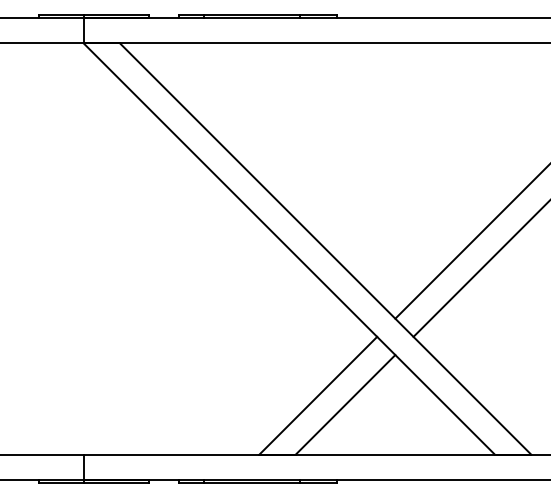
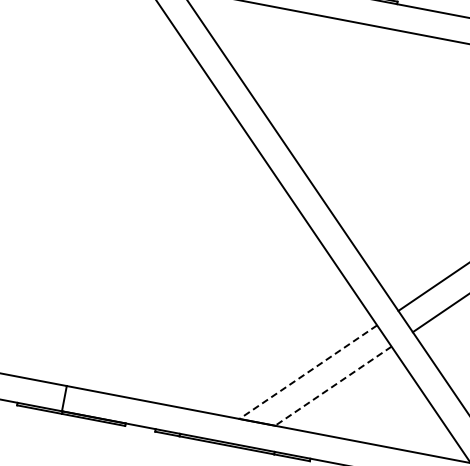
line: (317, 396) -> (307, 372), solid -> dashed
line: (345, 405) -> (333, 386), solid -> dashed

